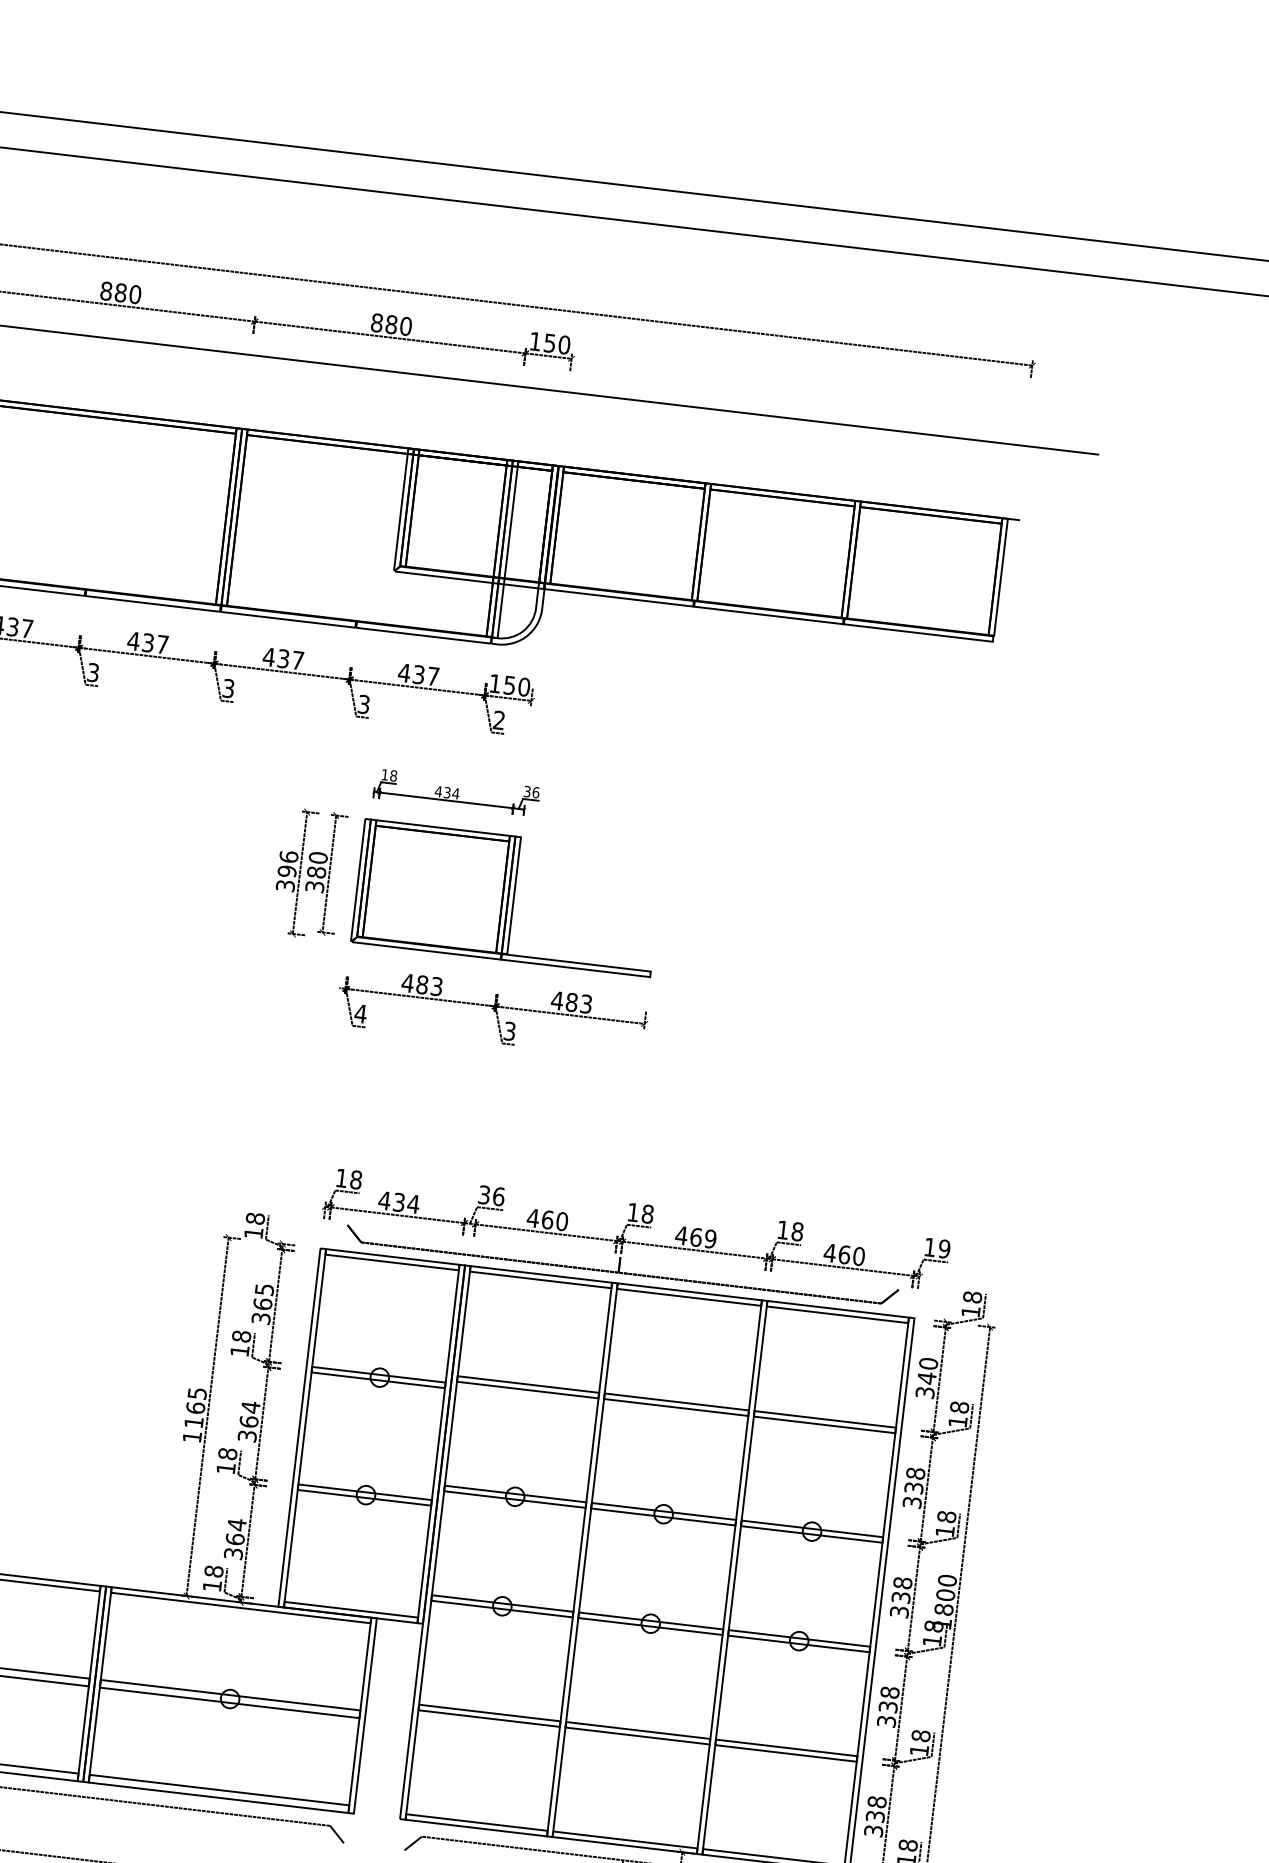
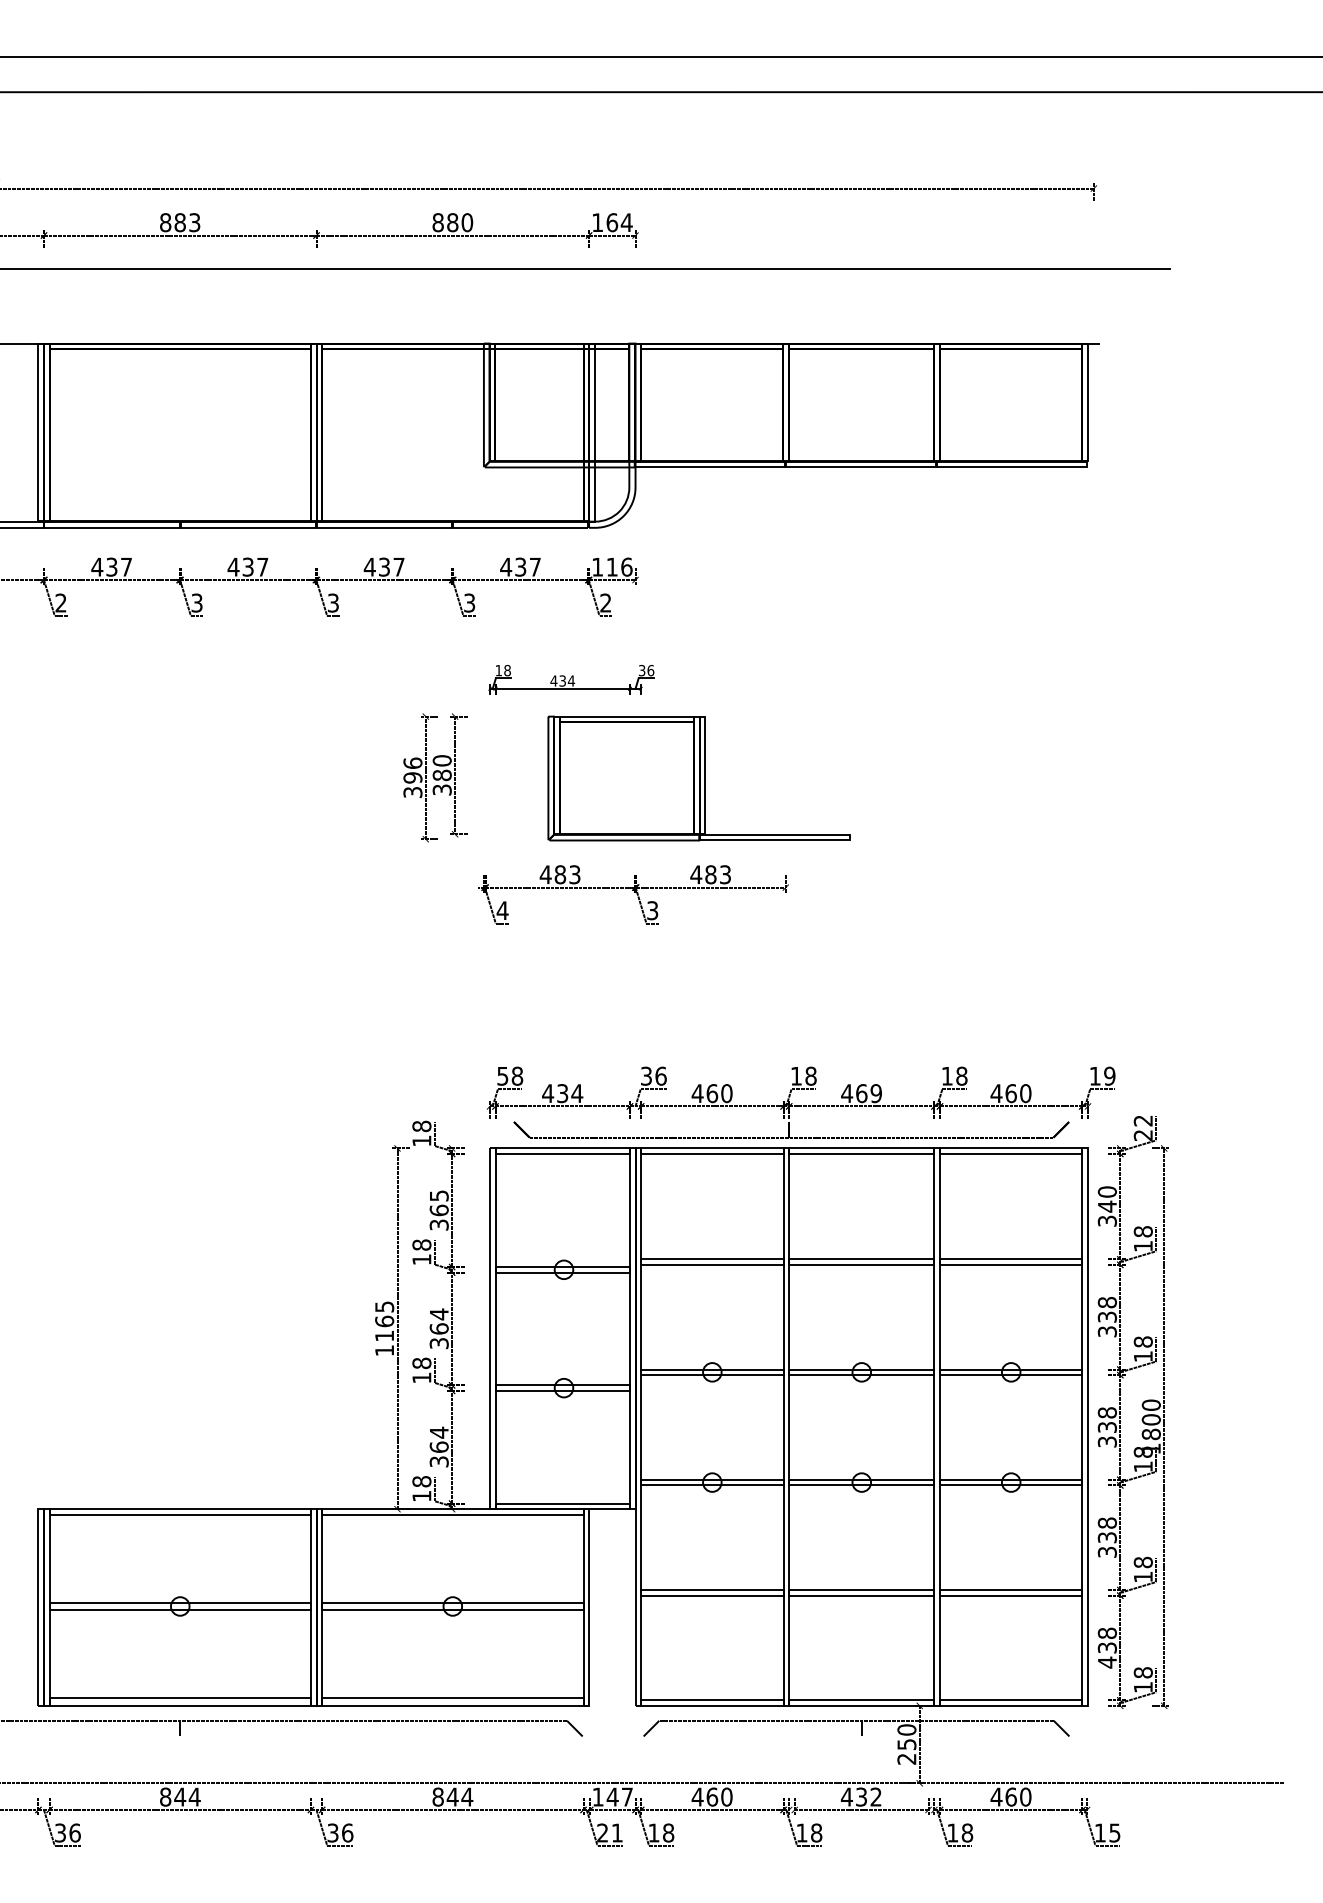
text: (135, 294) -> (194, 222), 880 -> 883
text: (557, 343) -> (619, 222), 150 -> 164
text: (517, 685) -> (619, 566), 150 -> 116
part: (507, 897) -> (698, 778), moved
text: (341, 1178) -> (502, 1076), 18 -> 58
text: (971, 1303) -> (1142, 1127), 18 -> 22
text: (872, 1830) -> (1106, 1662), 338 -> 438

